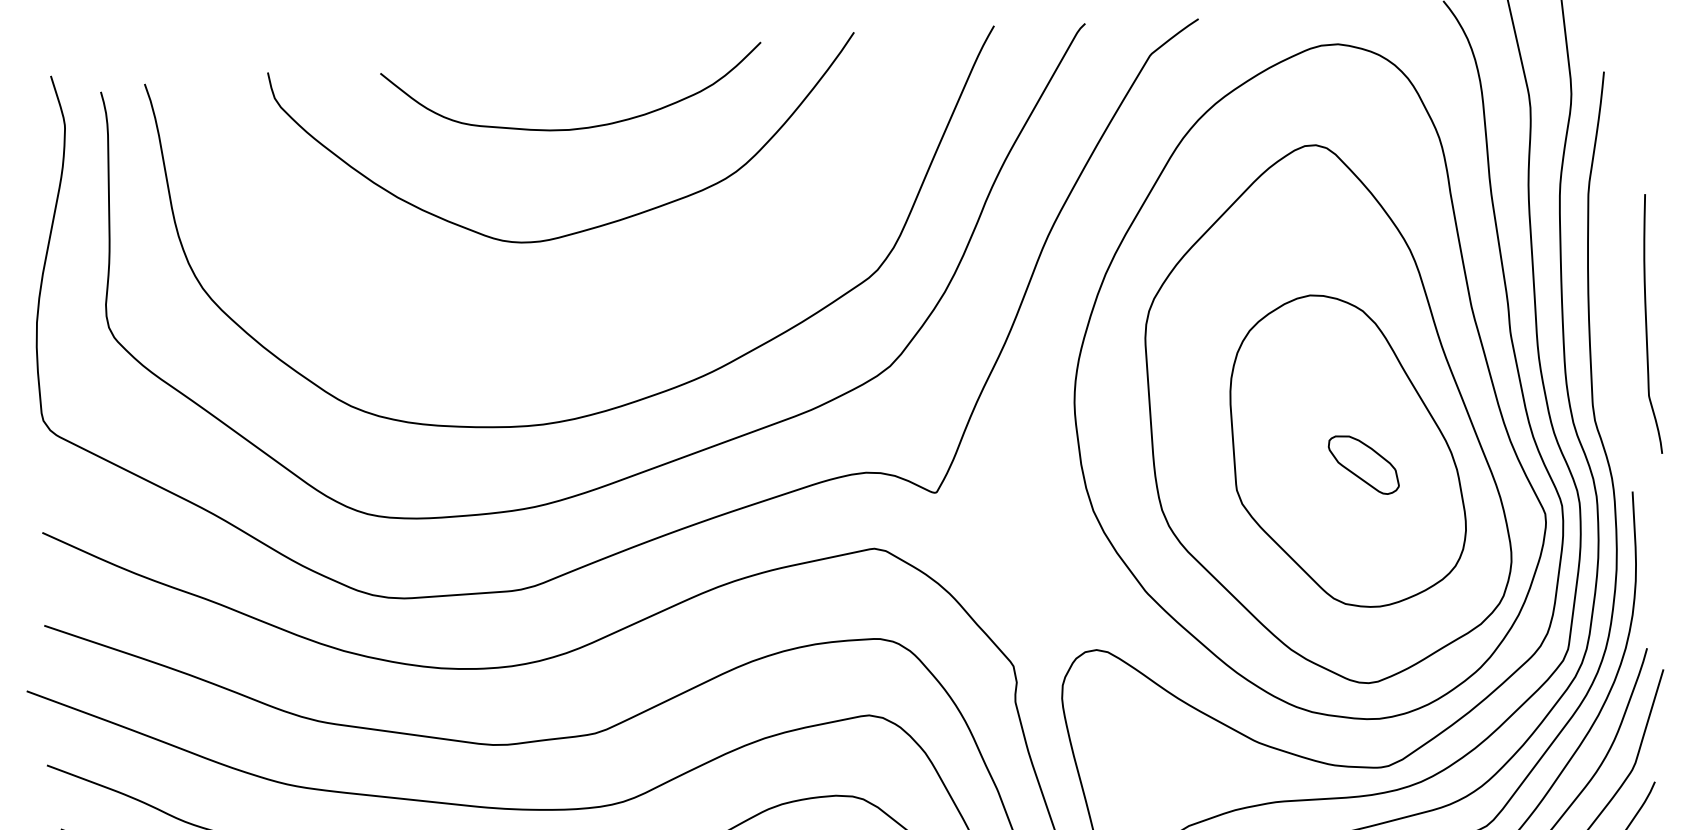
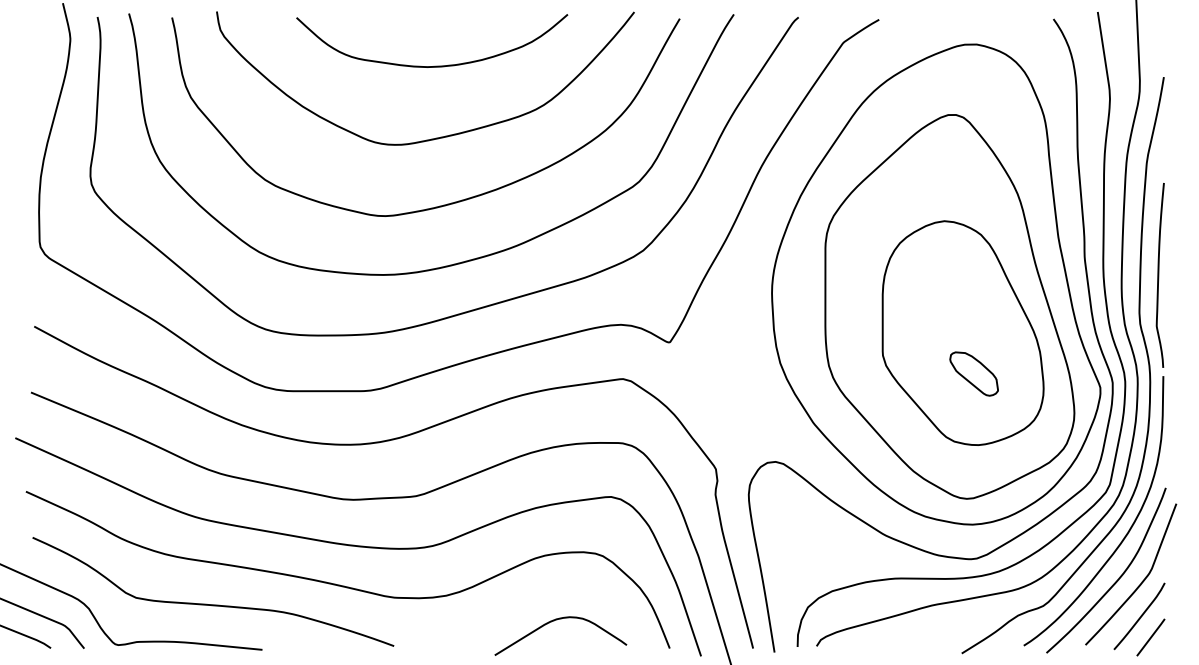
curve: (610, 319) -> (447, 203), added
curve: (1647, 324) -> (1159, 275), moved
part: (1362, 464) -> (973, 373), moved

